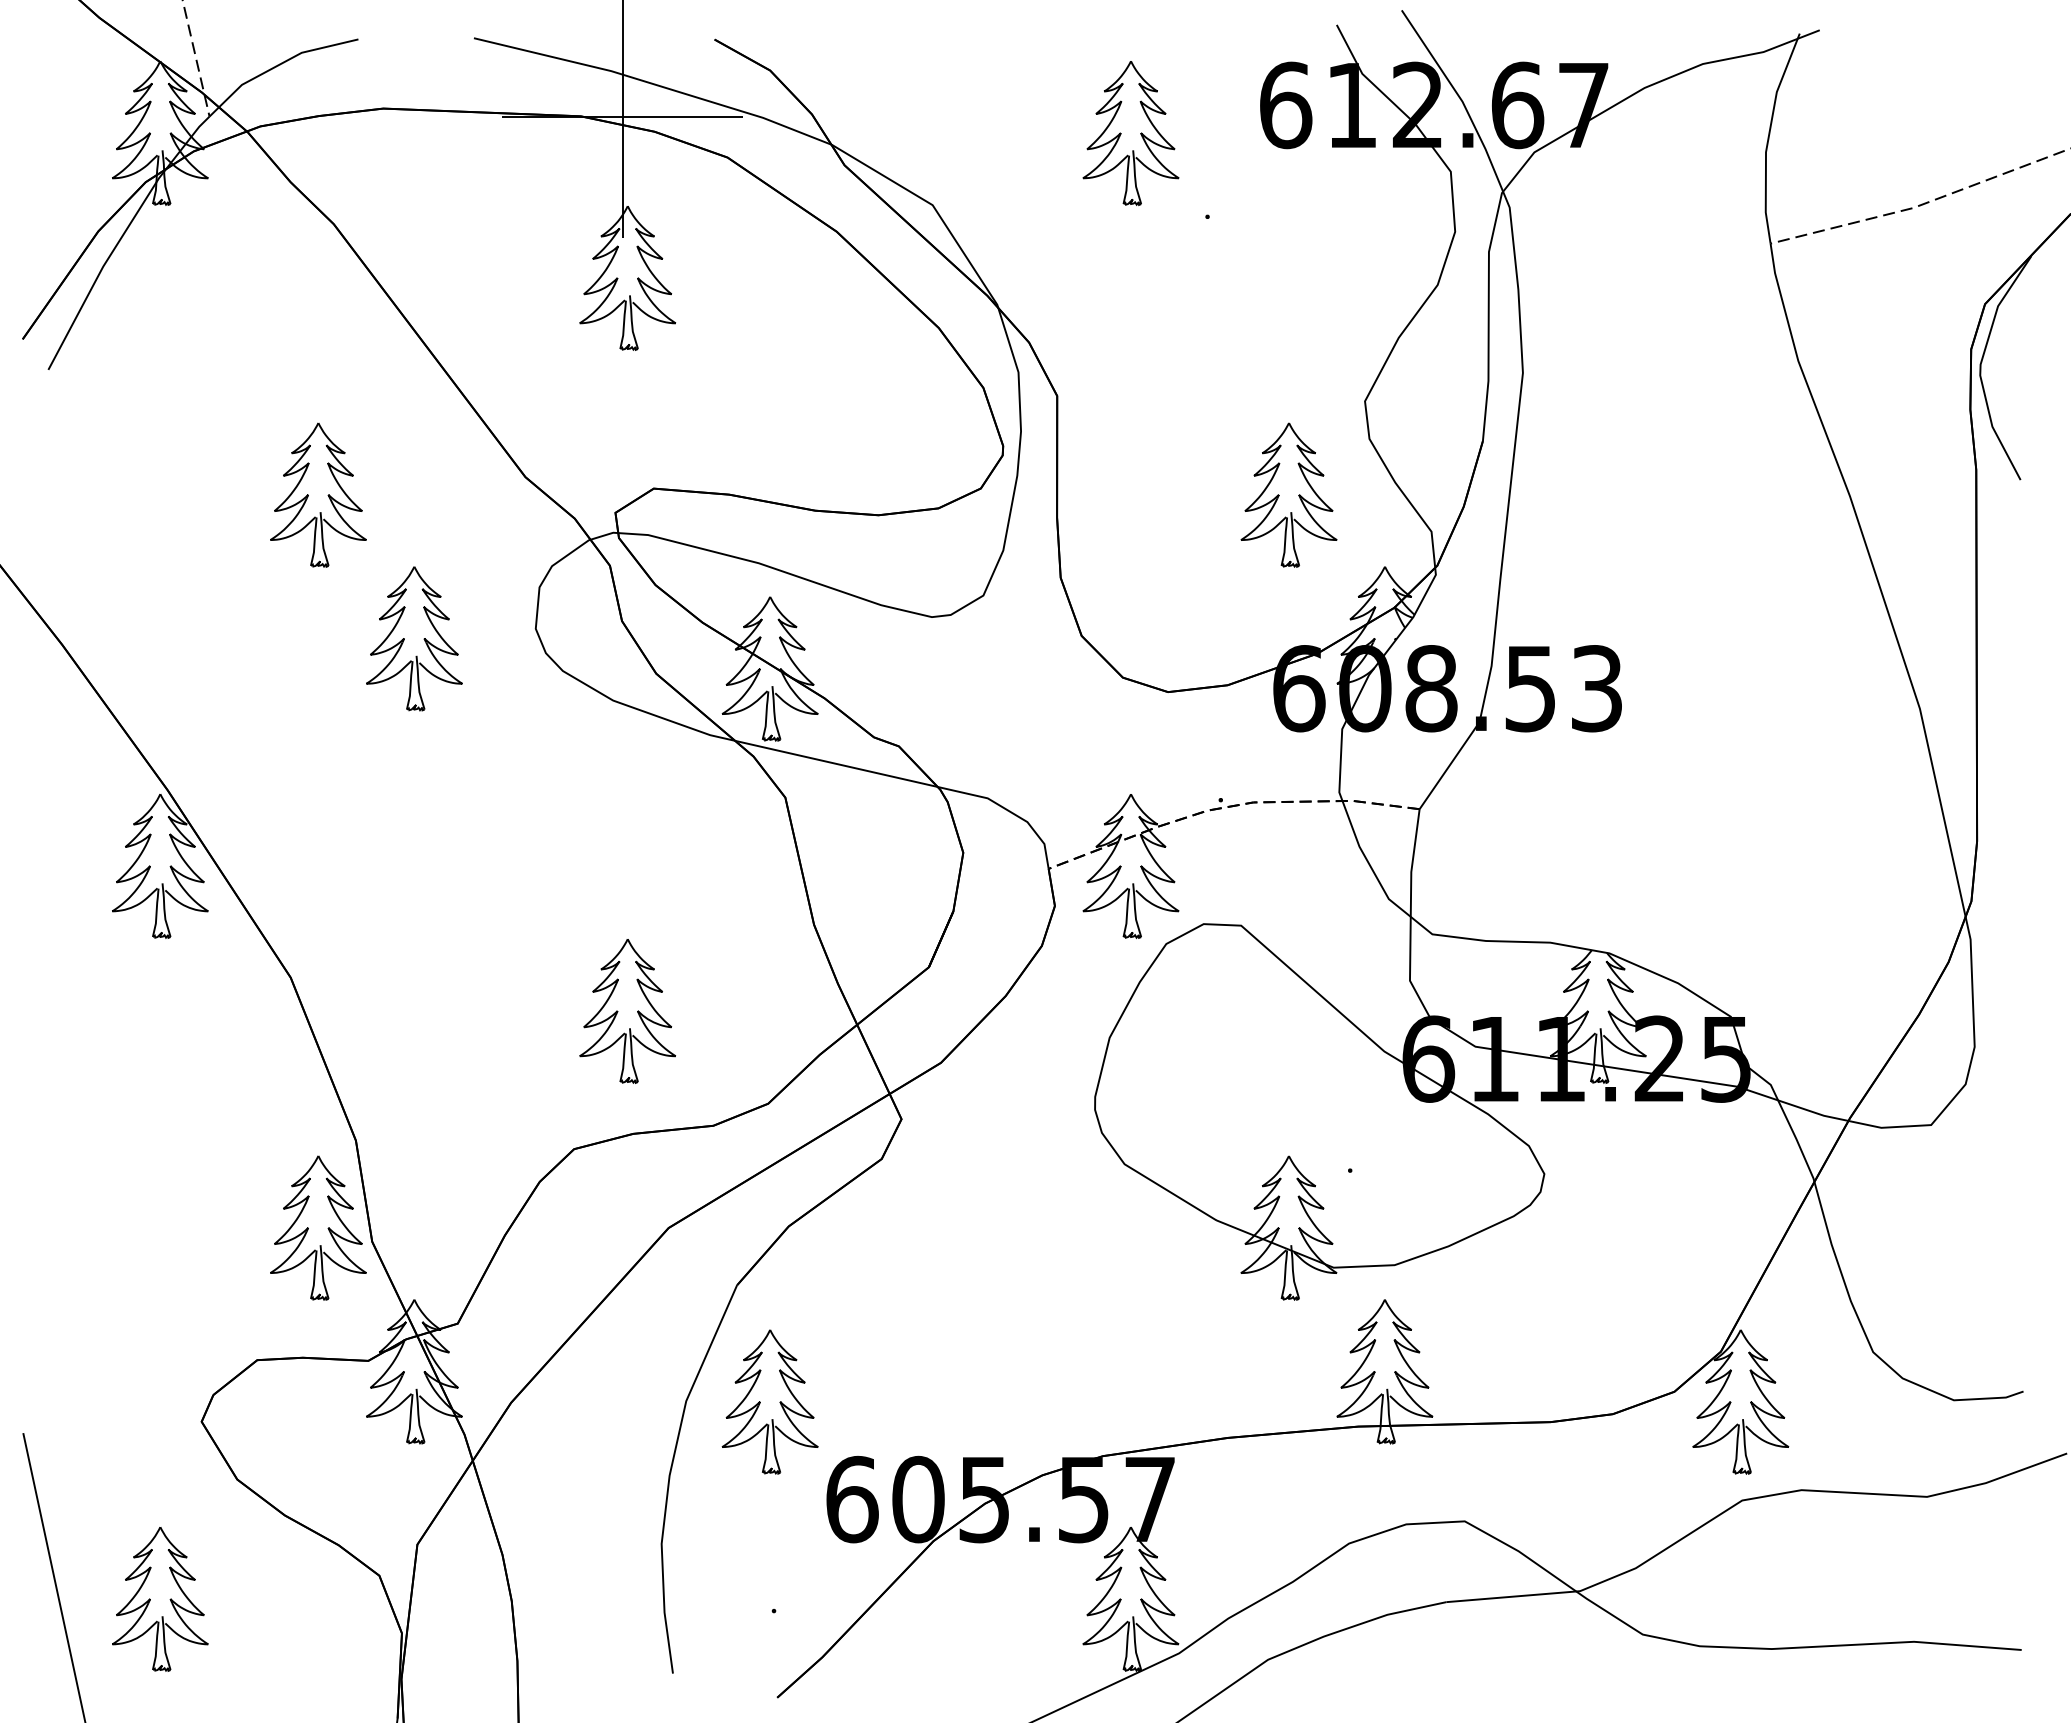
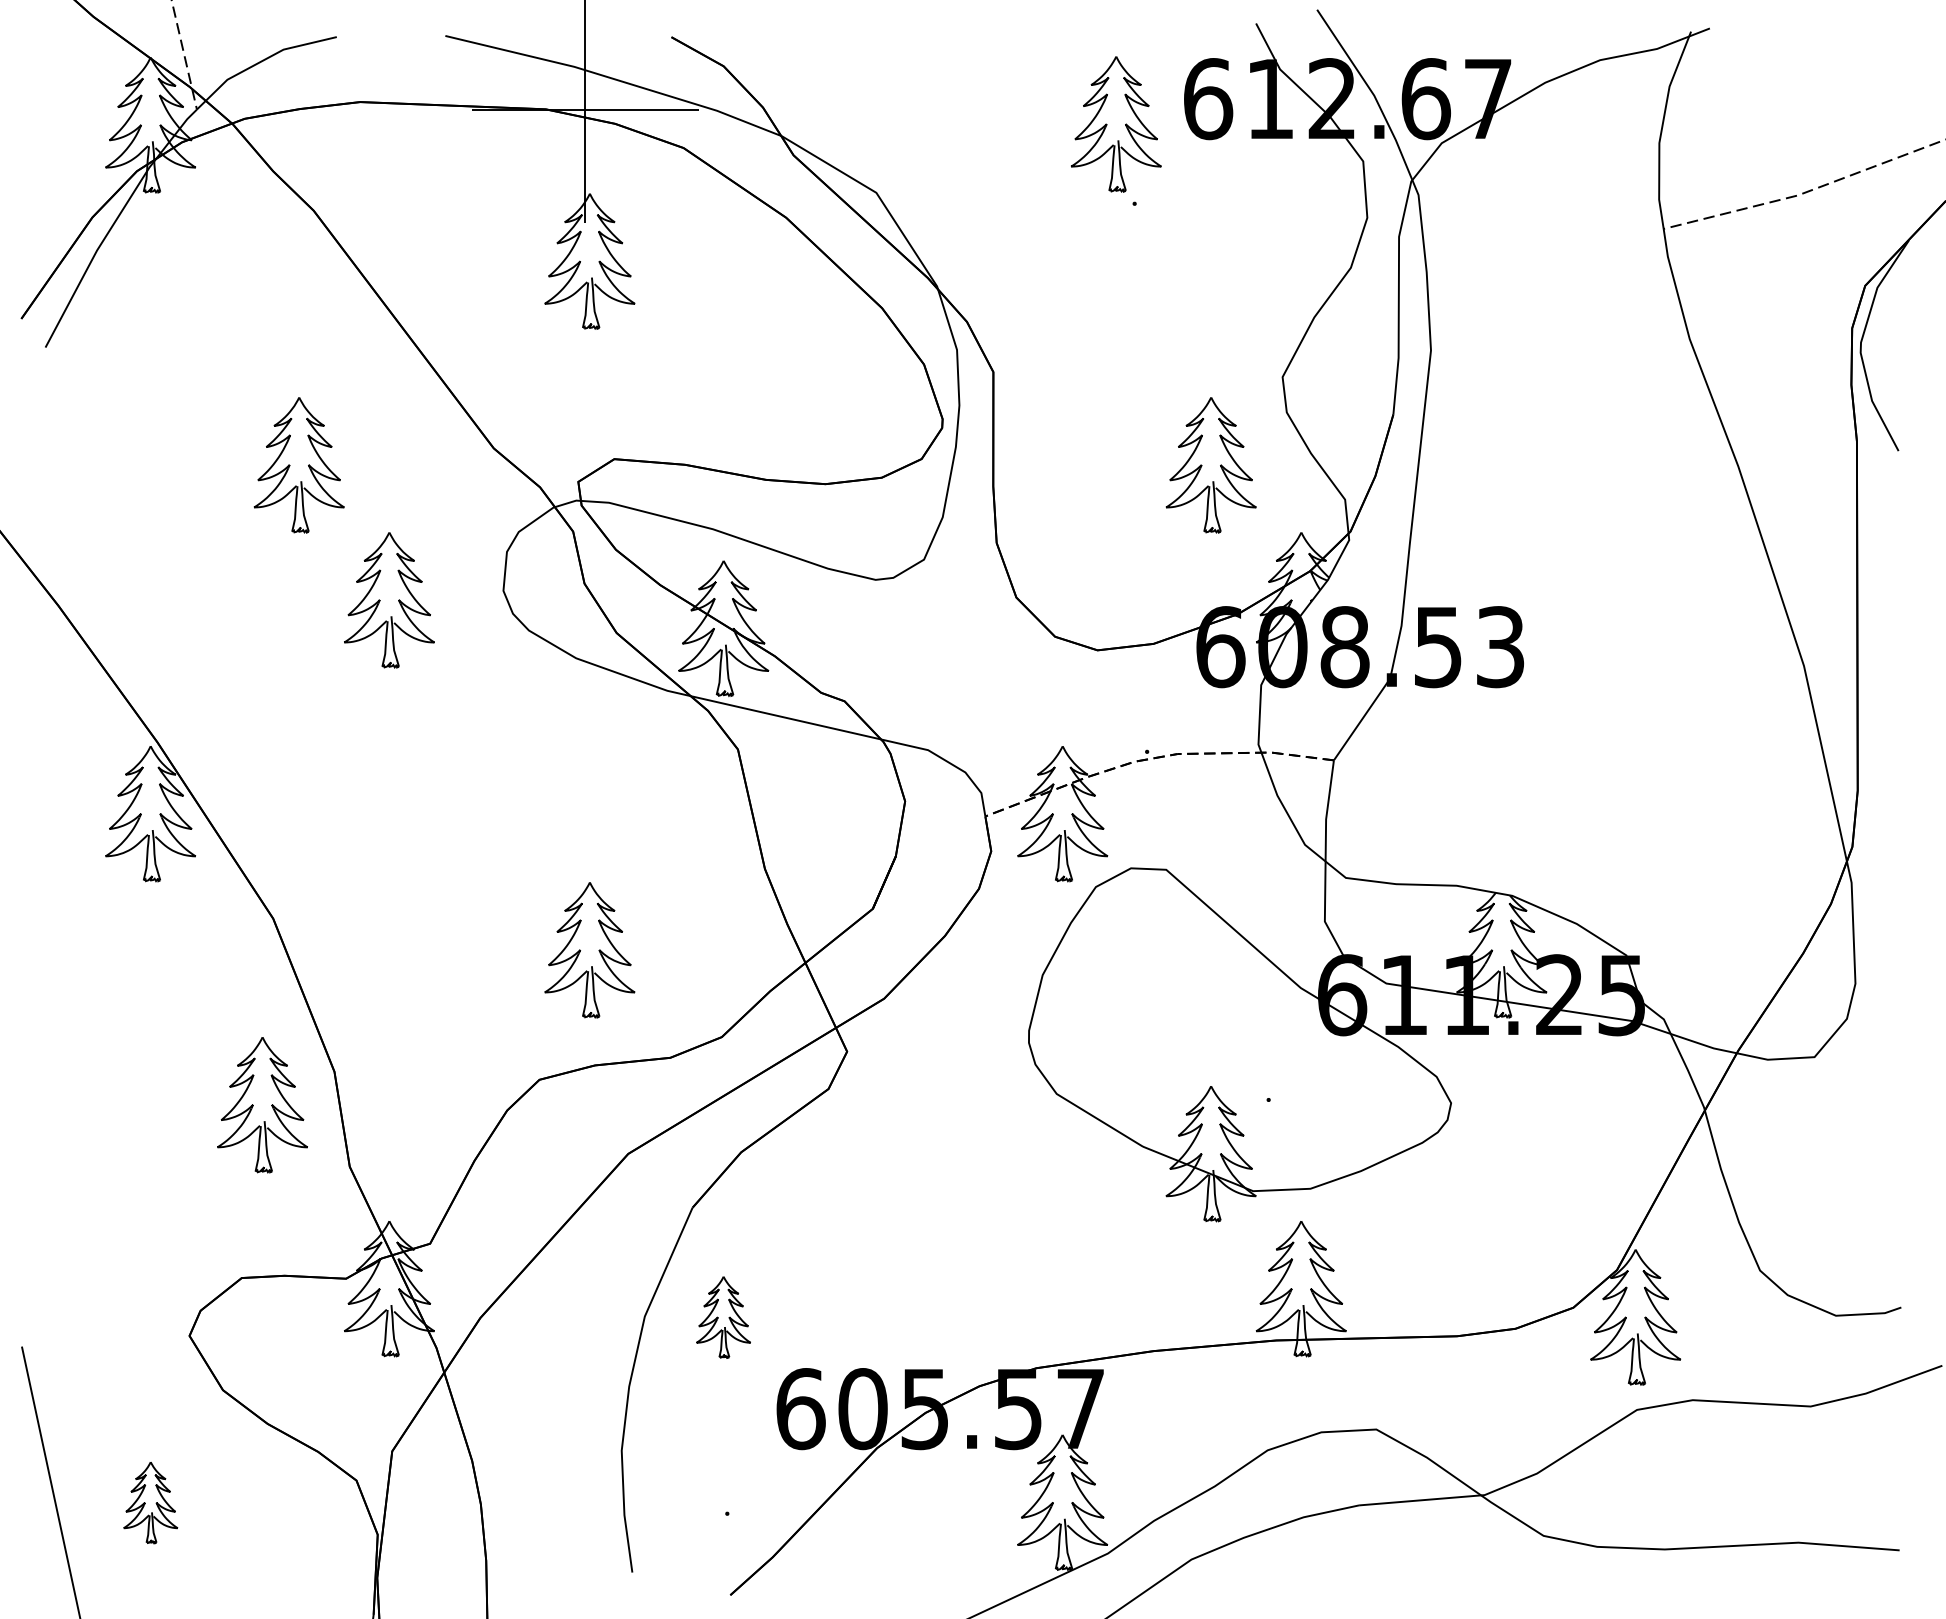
part: (1130, 133) -> (1115, 124), moved
part: (318, 1227) -> (262, 1104), moved
part: (769, 1401) -> (723, 1316), size x0.6
part: (160, 1599) -> (150, 1502), size x0.6

